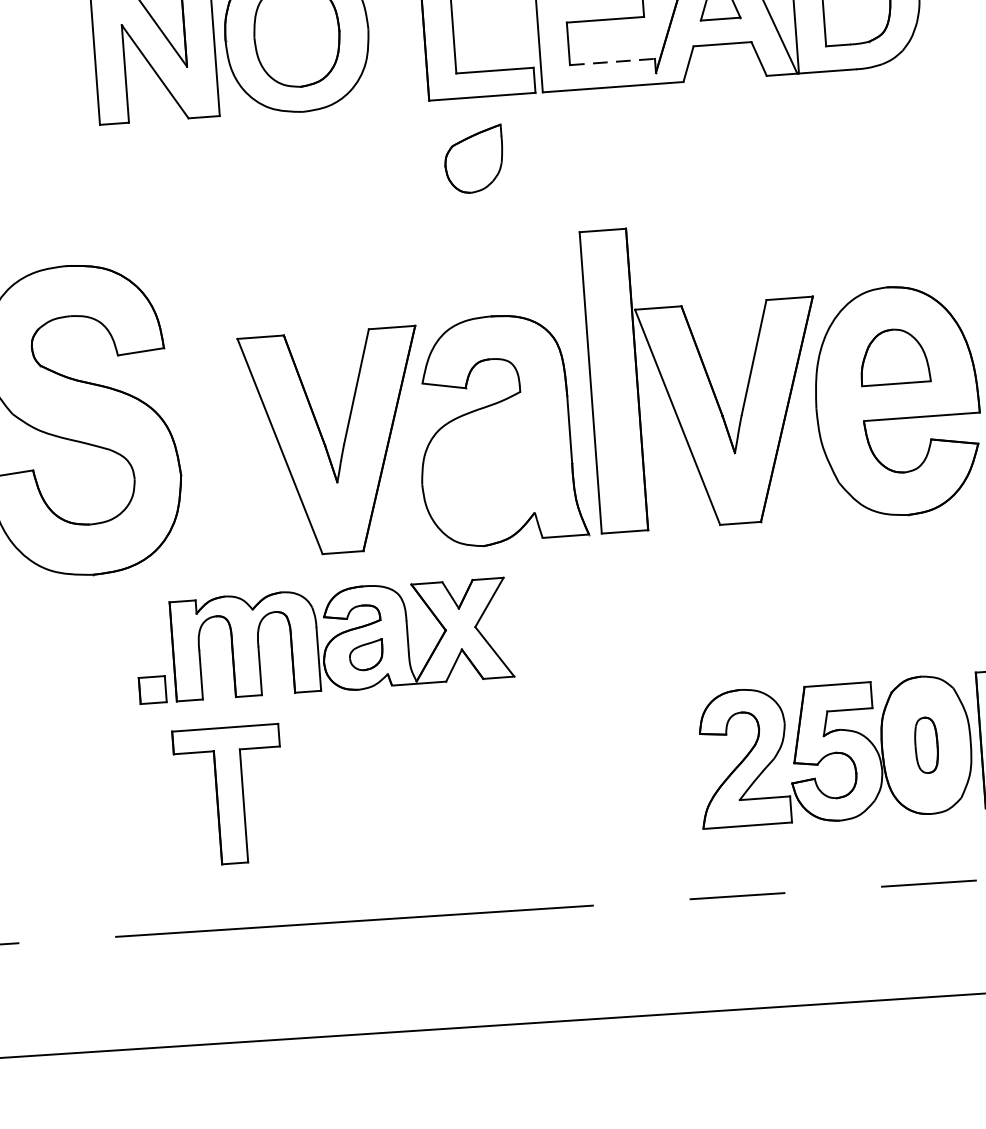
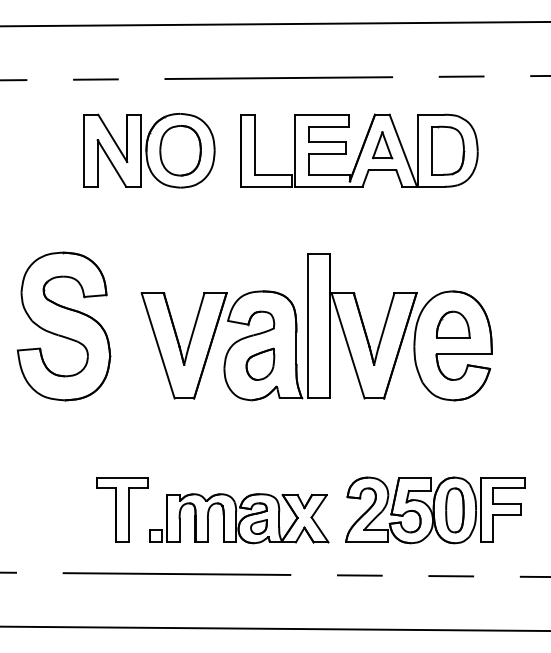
line: (614, 61) -> (330, 174), dashed -> solid
part: (474, 157) -> (260, 363), moved
part: (324, 640) -> (239, 518), moved
part: (925, 745) -> (454, 510), size x1.67

